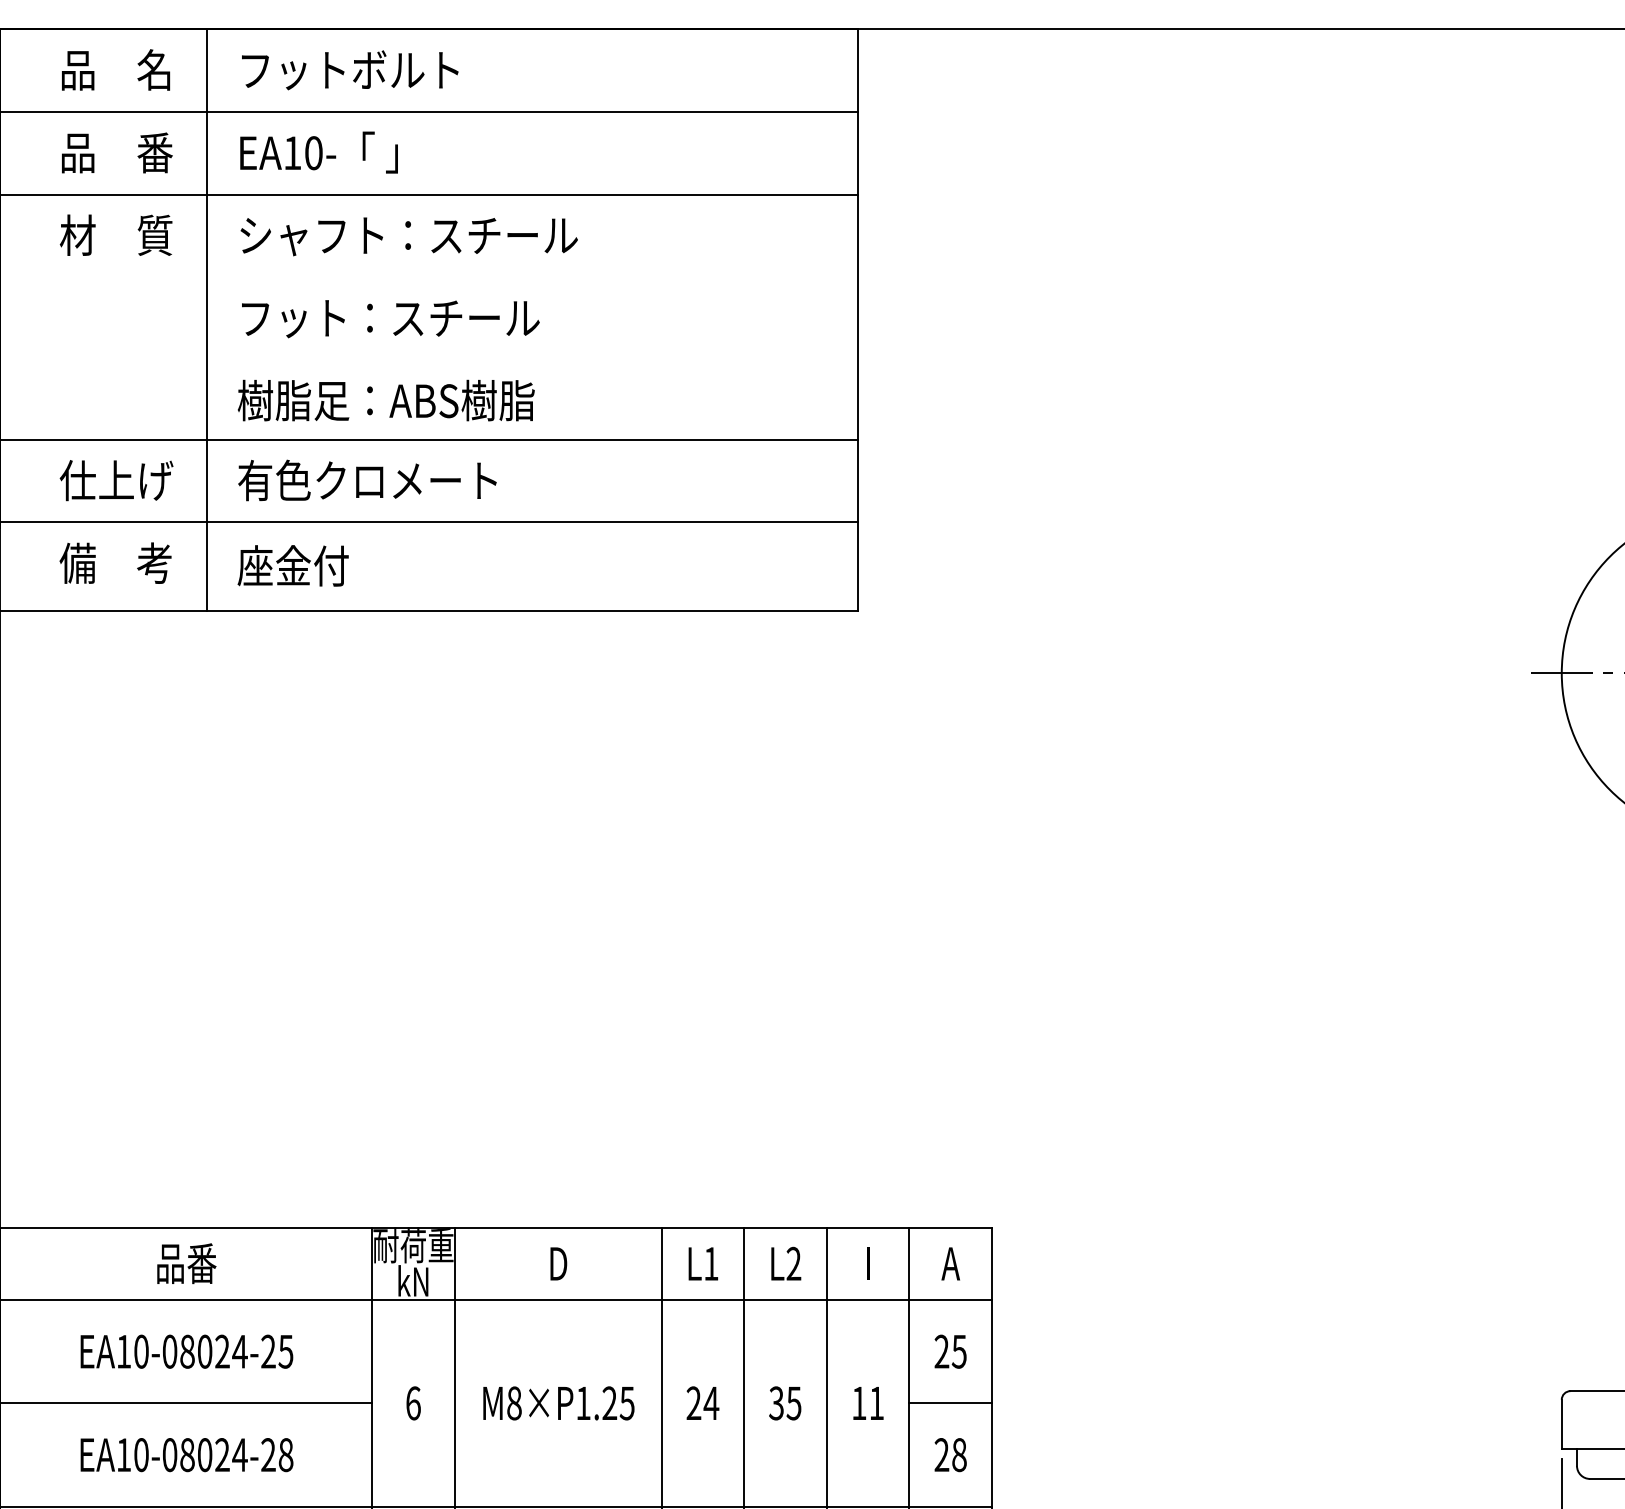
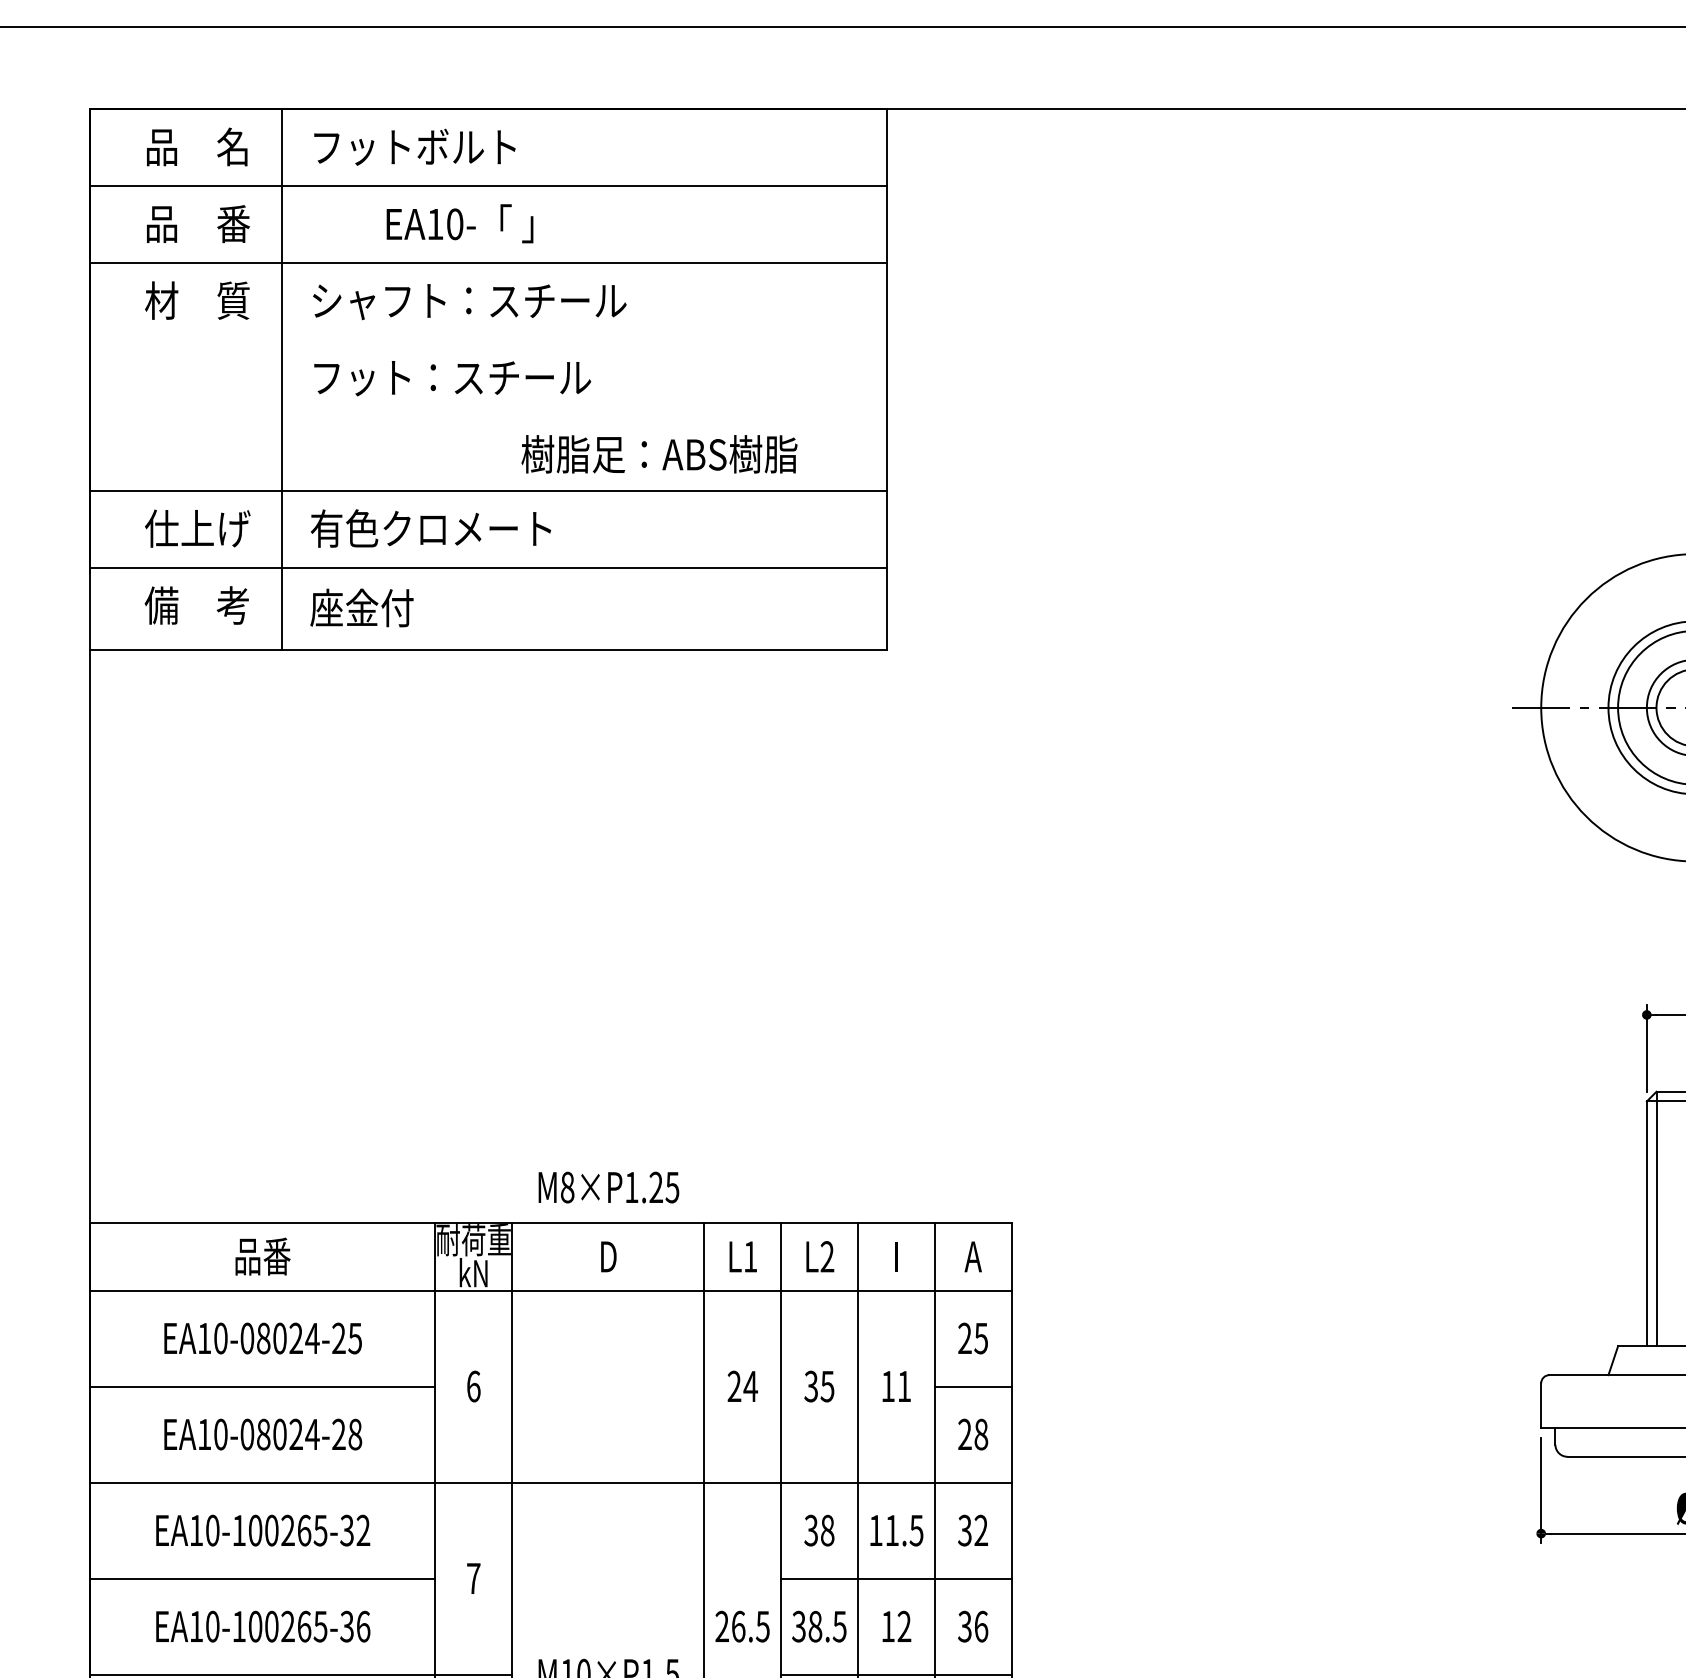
text: (318, 152) -> (459, 223), moved
text: (386, 400) -> (659, 454), moved
text: (558, 1403) -> (608, 1187), moved

